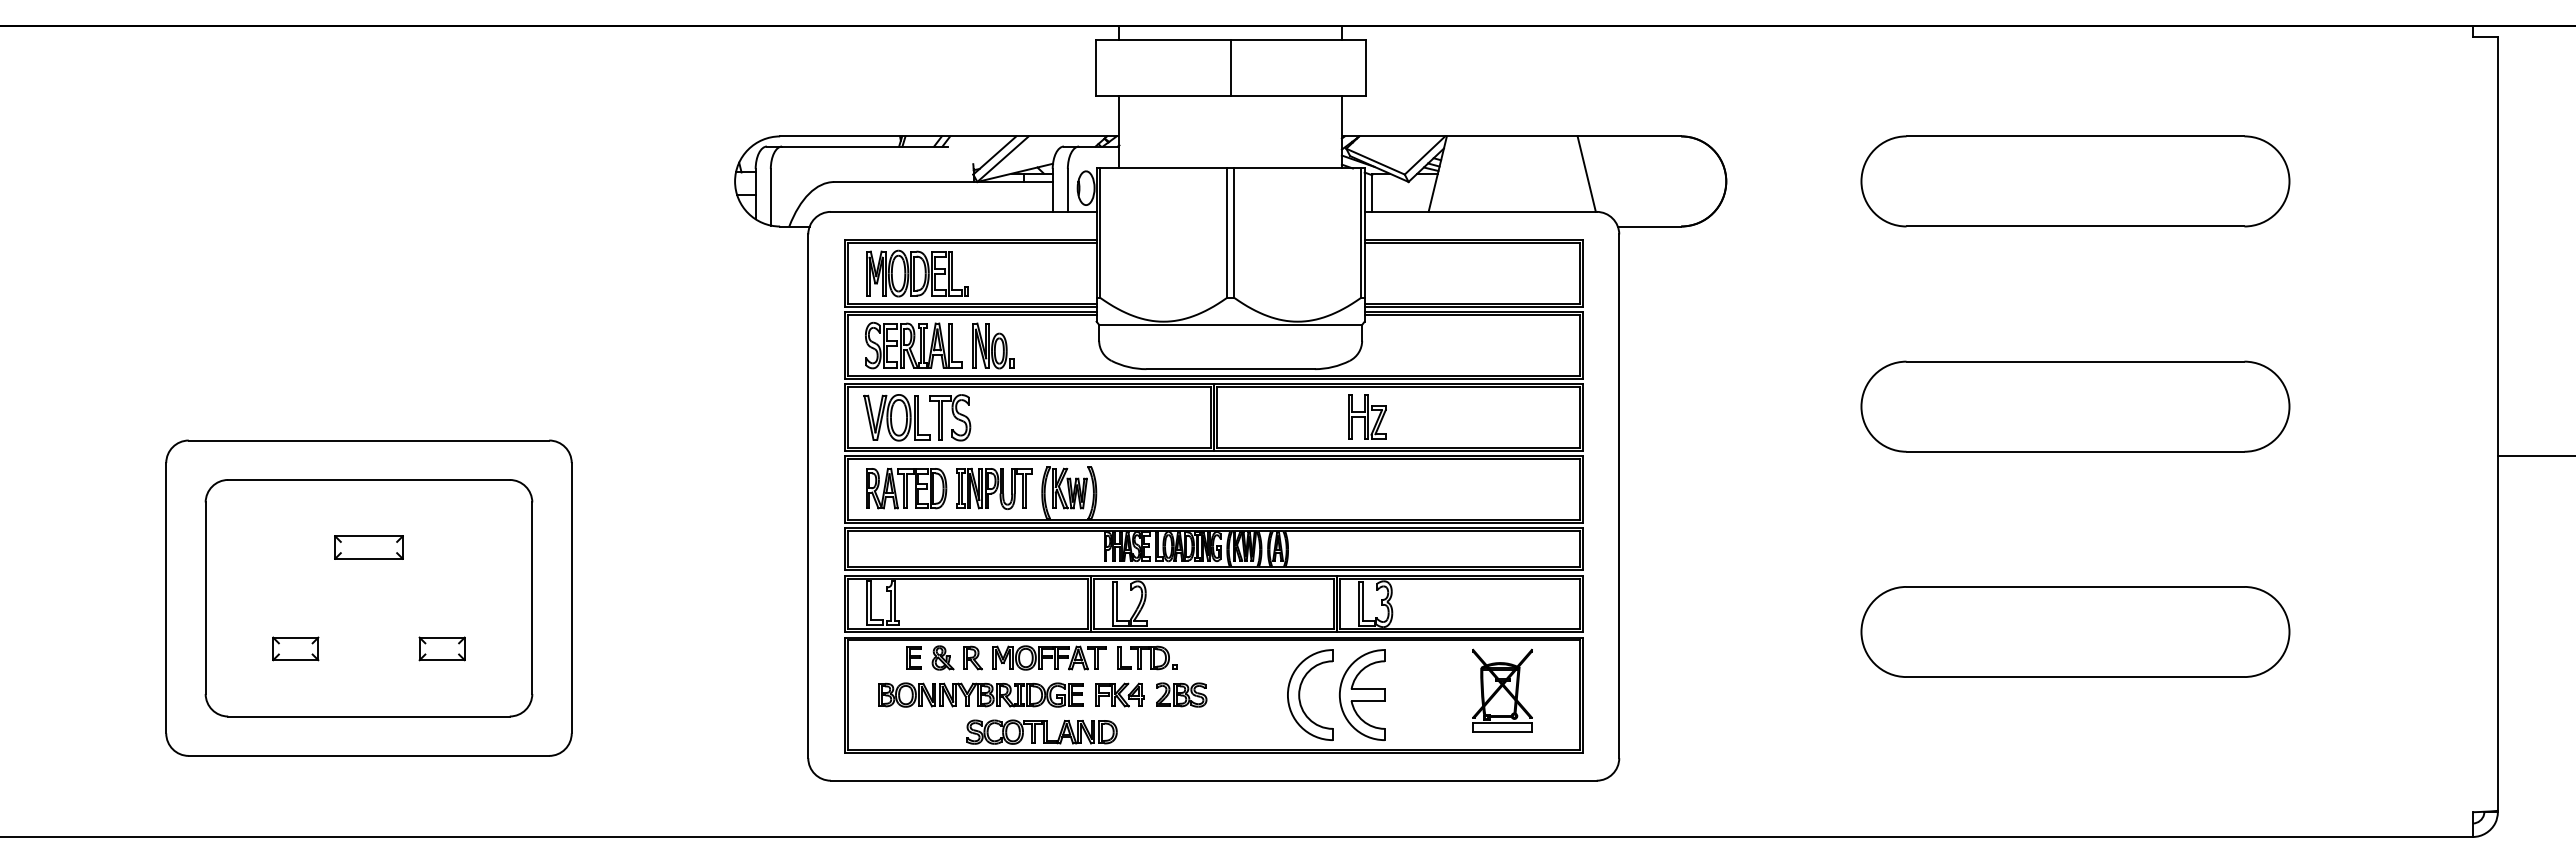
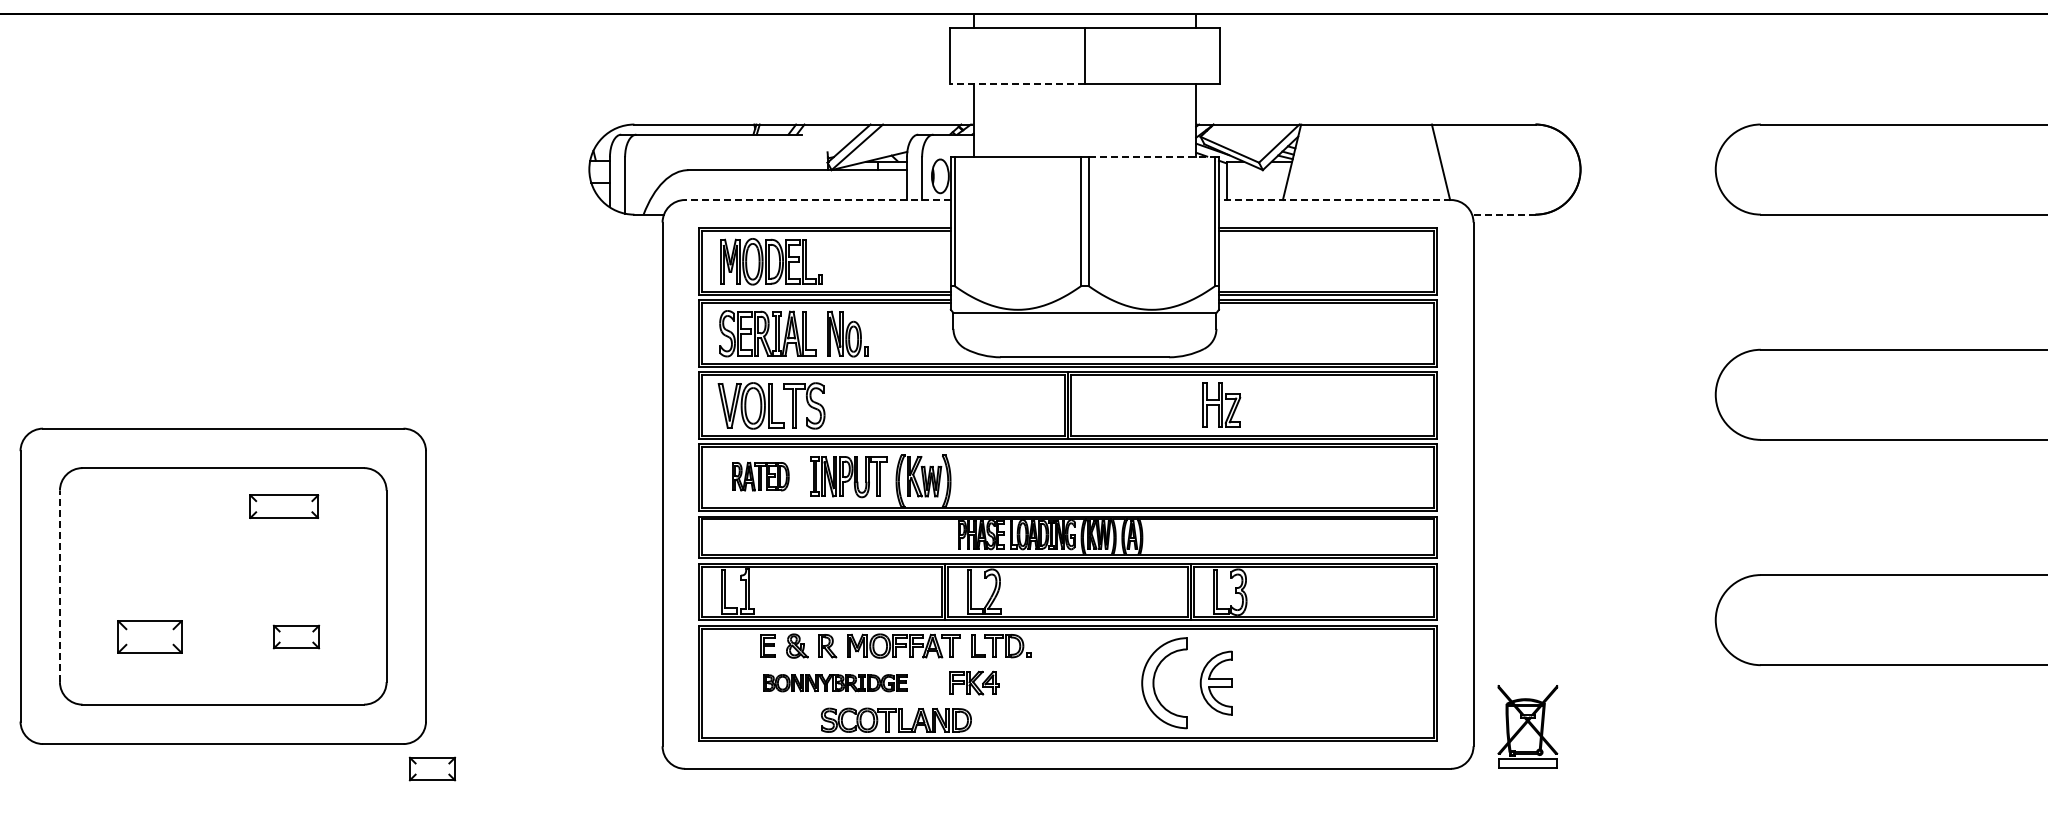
line: (1163, 95) -> (1017, 83), solid -> dashed
line: (1298, 168) -> (1152, 156), solid -> dashed
line: (963, 211) -> (817, 199), solid -> dashed
line: (1480, 211) -> (1334, 199), solid -> dashed
line: (1649, 226) -> (1503, 214), solid -> dashed
part: (906, 488) -> (760, 476), size x0.7
part: (368, 547) -> (283, 506), moved
line: (205, 598) -> (59, 586), solid -> dashed
part: (295, 648) -> (149, 636), size x1.4
part: (1502, 690) -> (1527, 726), moved
part: (980, 694) -> (834, 682), size x0.7
part: (1181, 694) -> (1035, 682), removed
part: (1361, 694) -> (1215, 682), size x0.7
part: (577, 780) -> (431, 768), added

